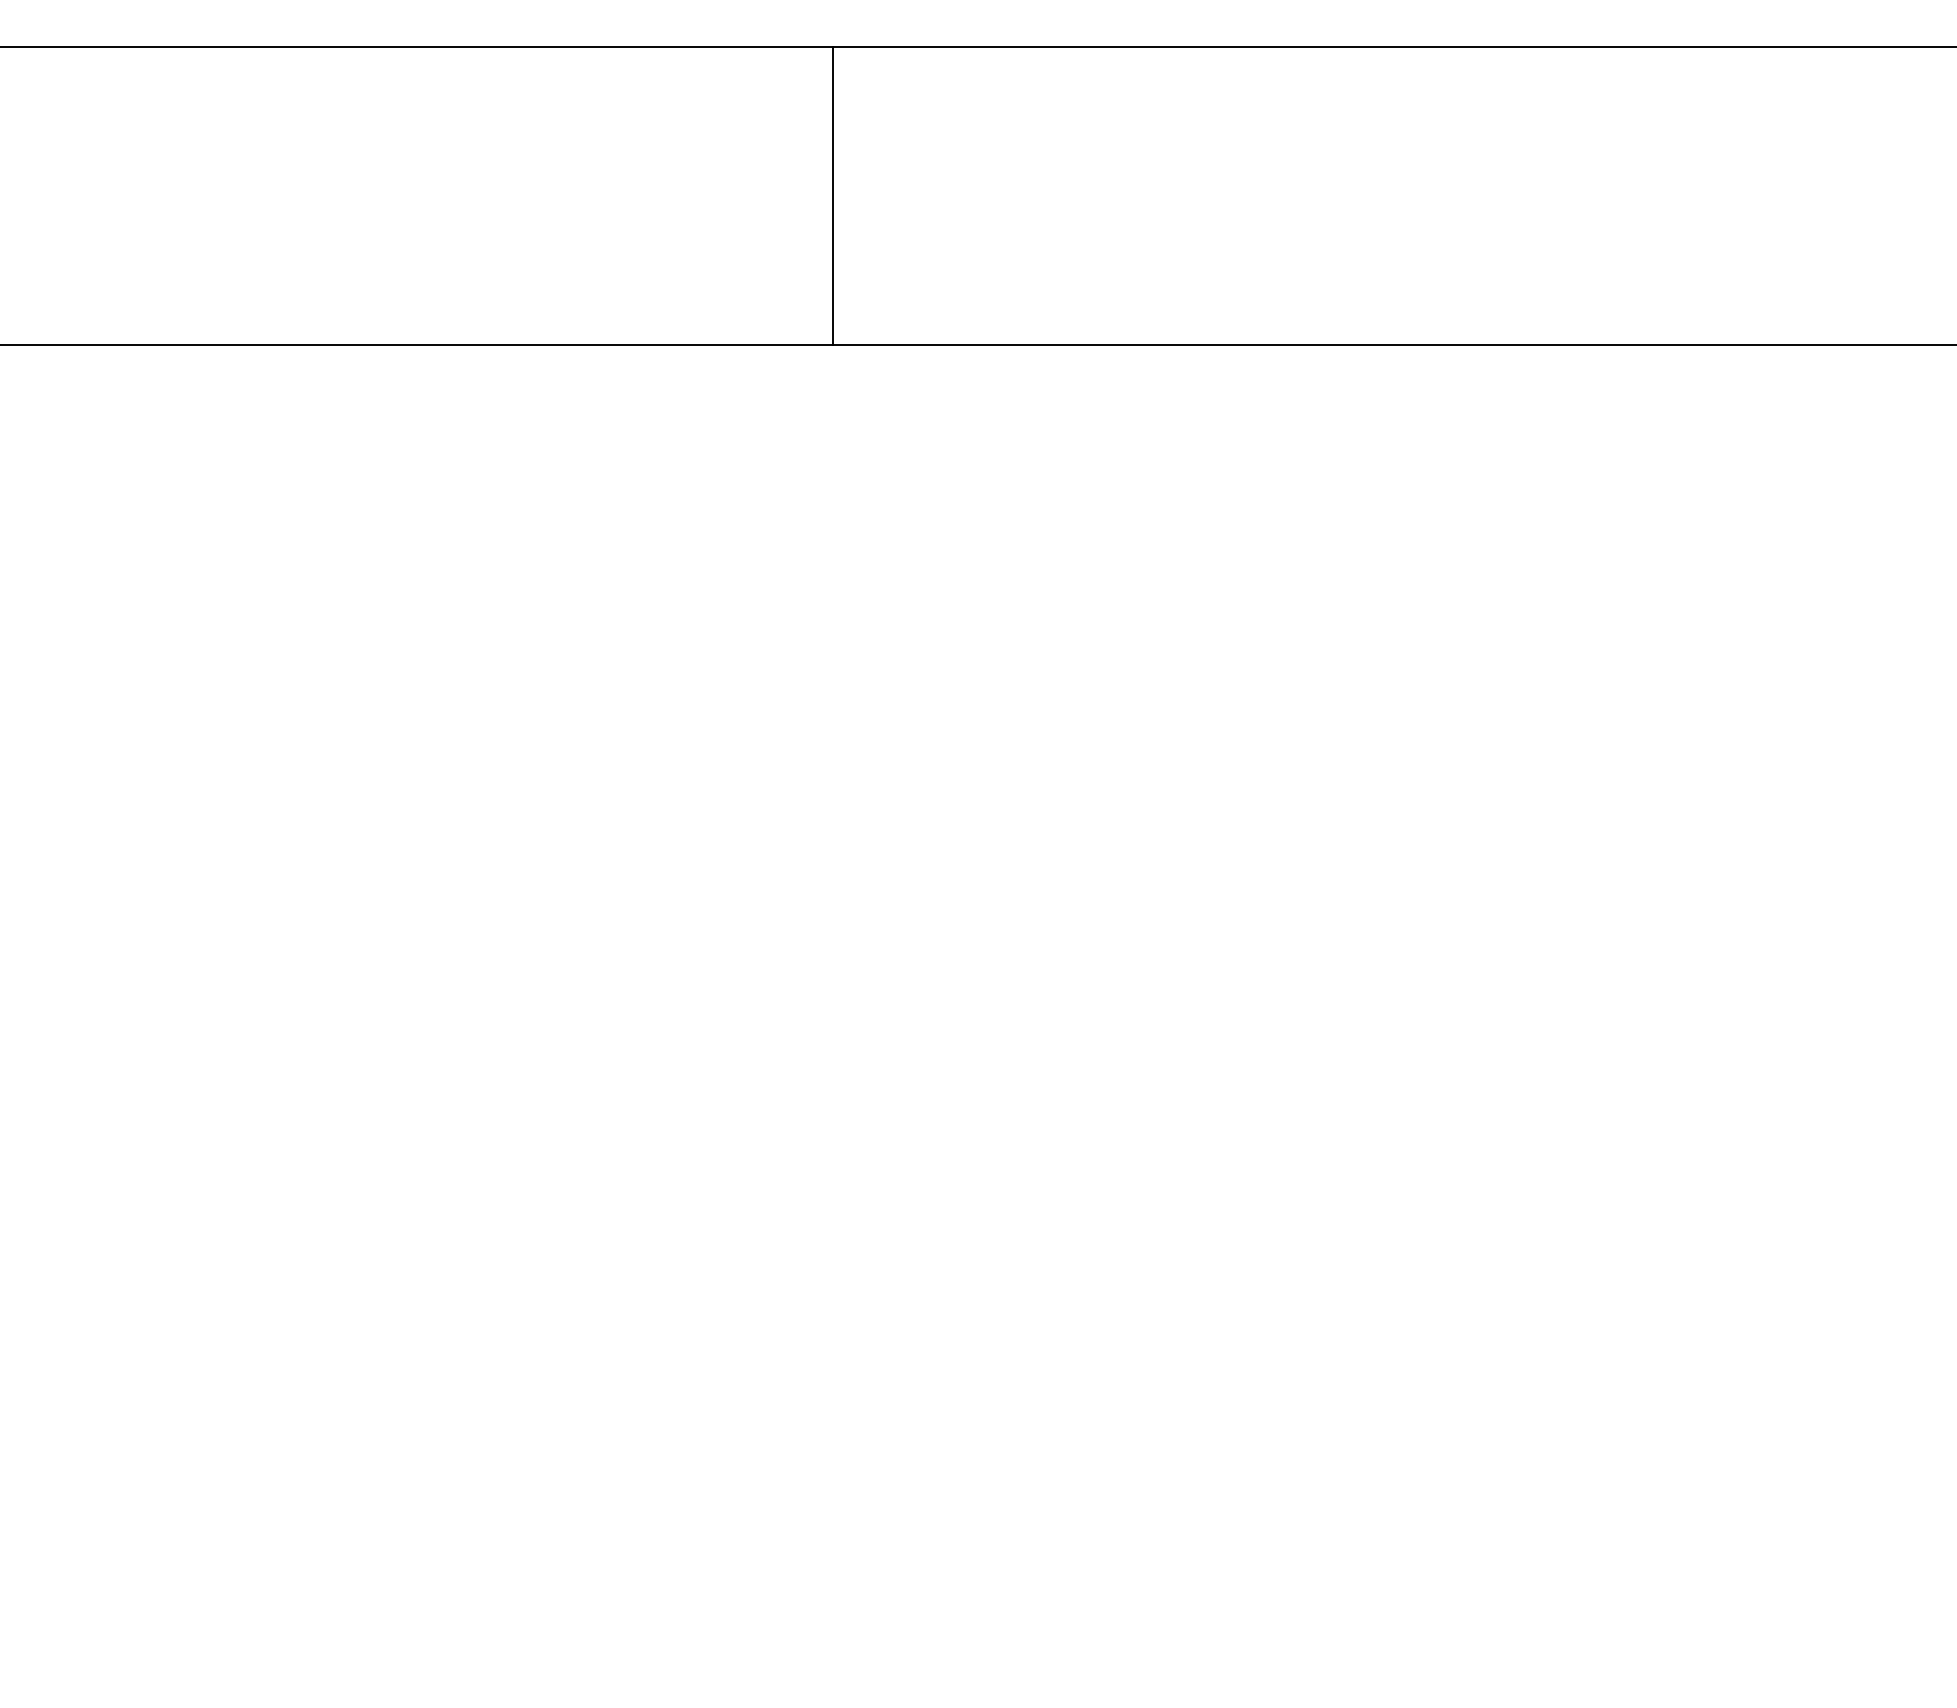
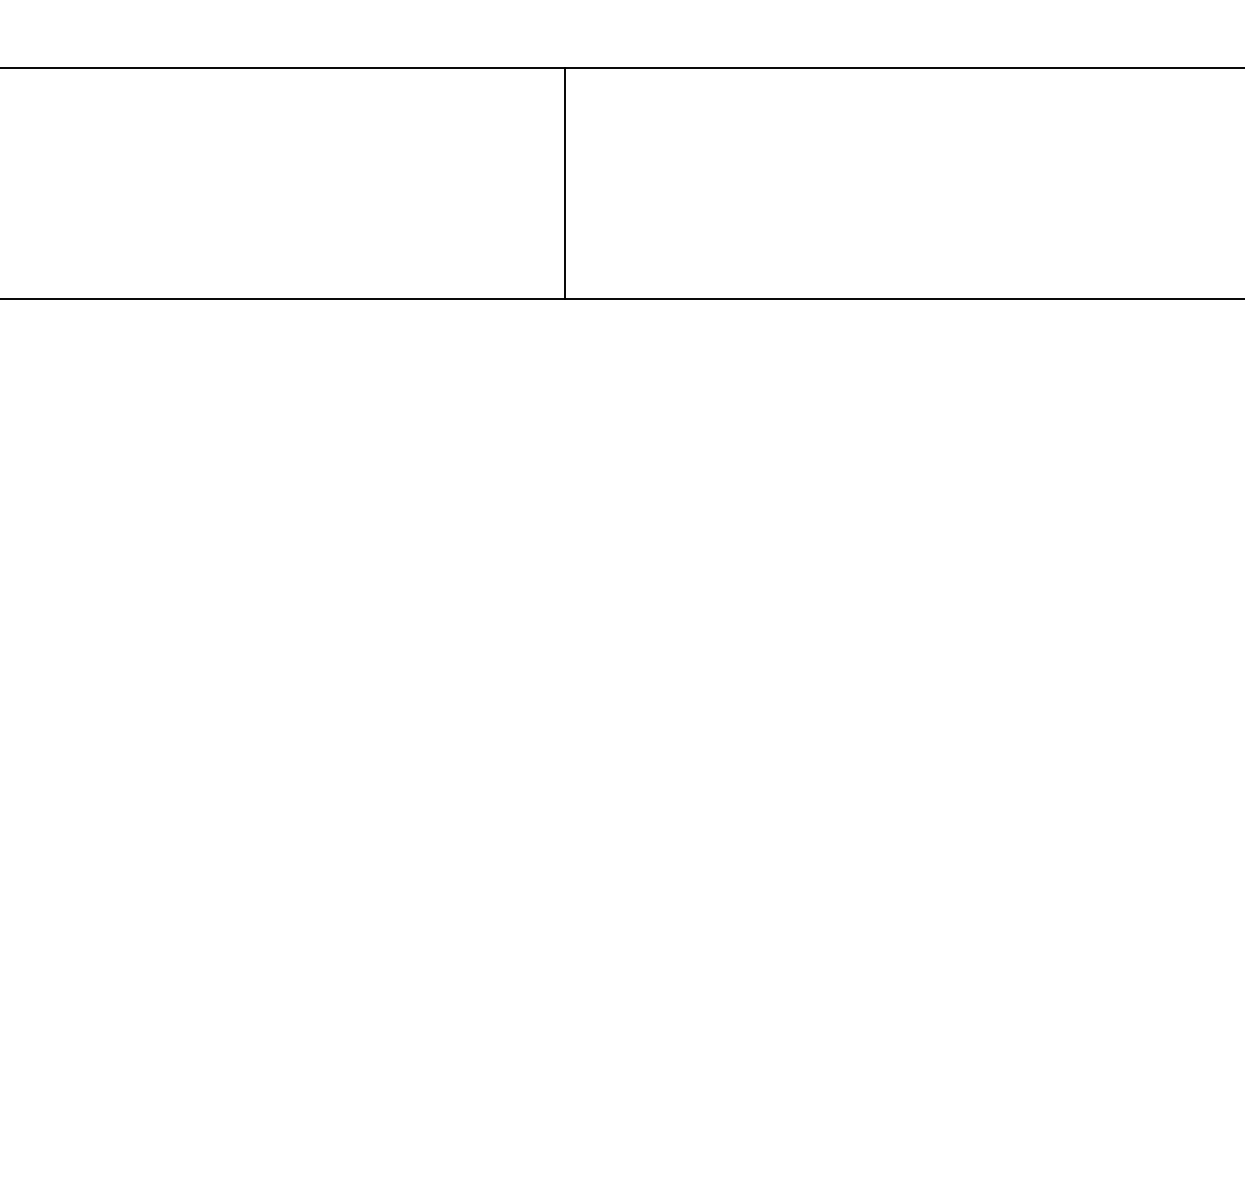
line: (832, 195) -> (564, 183), moved

